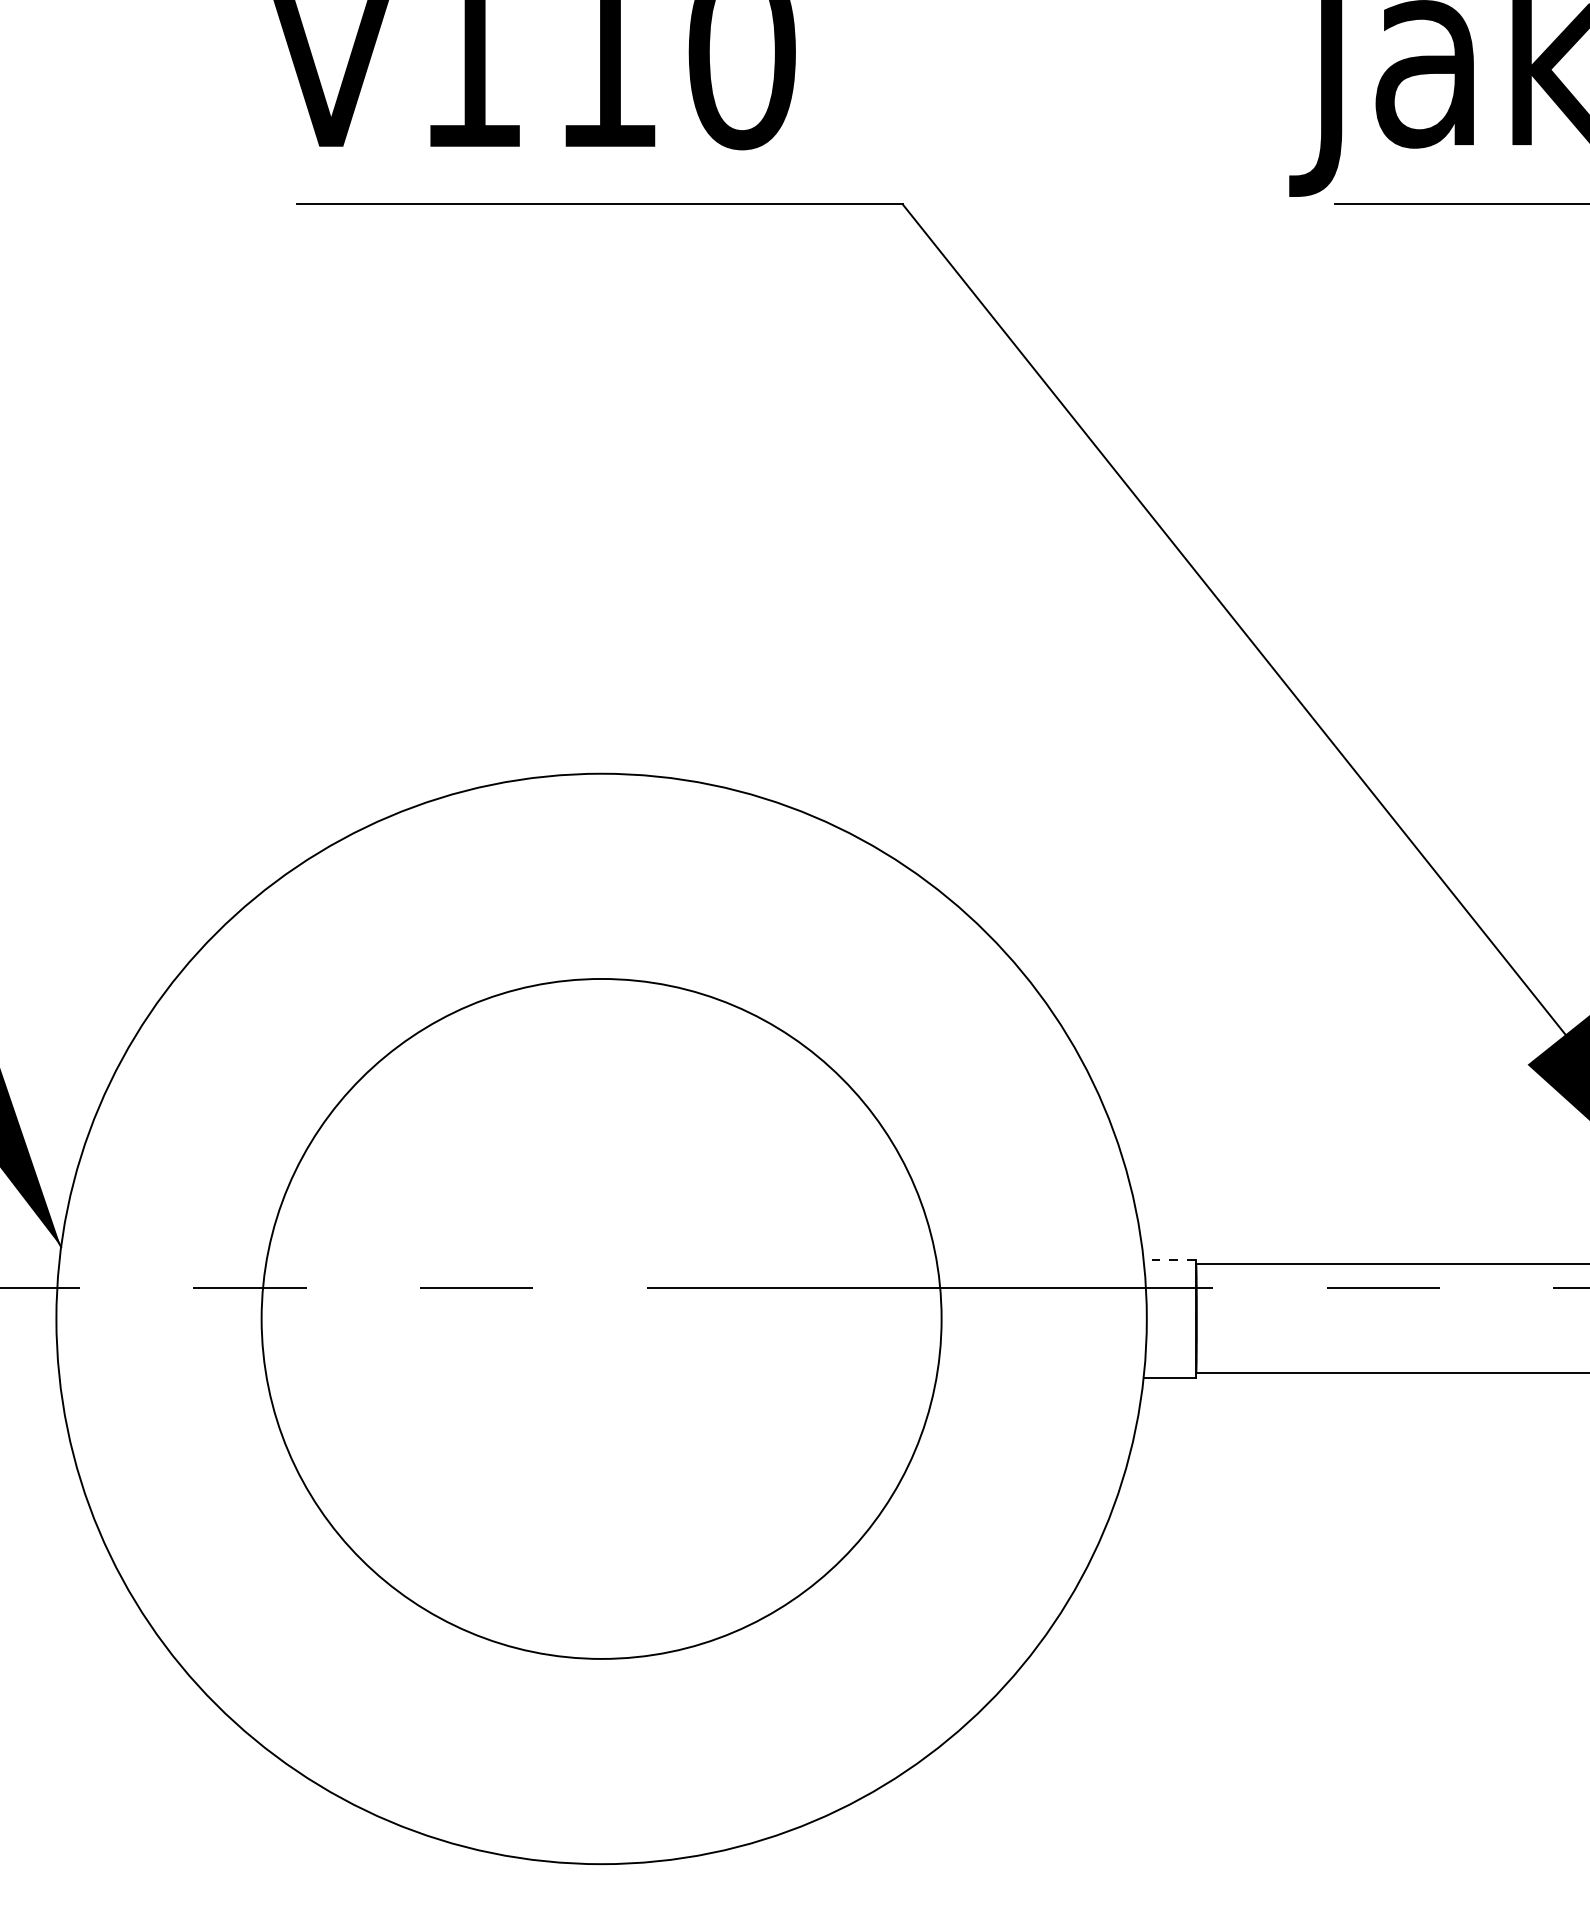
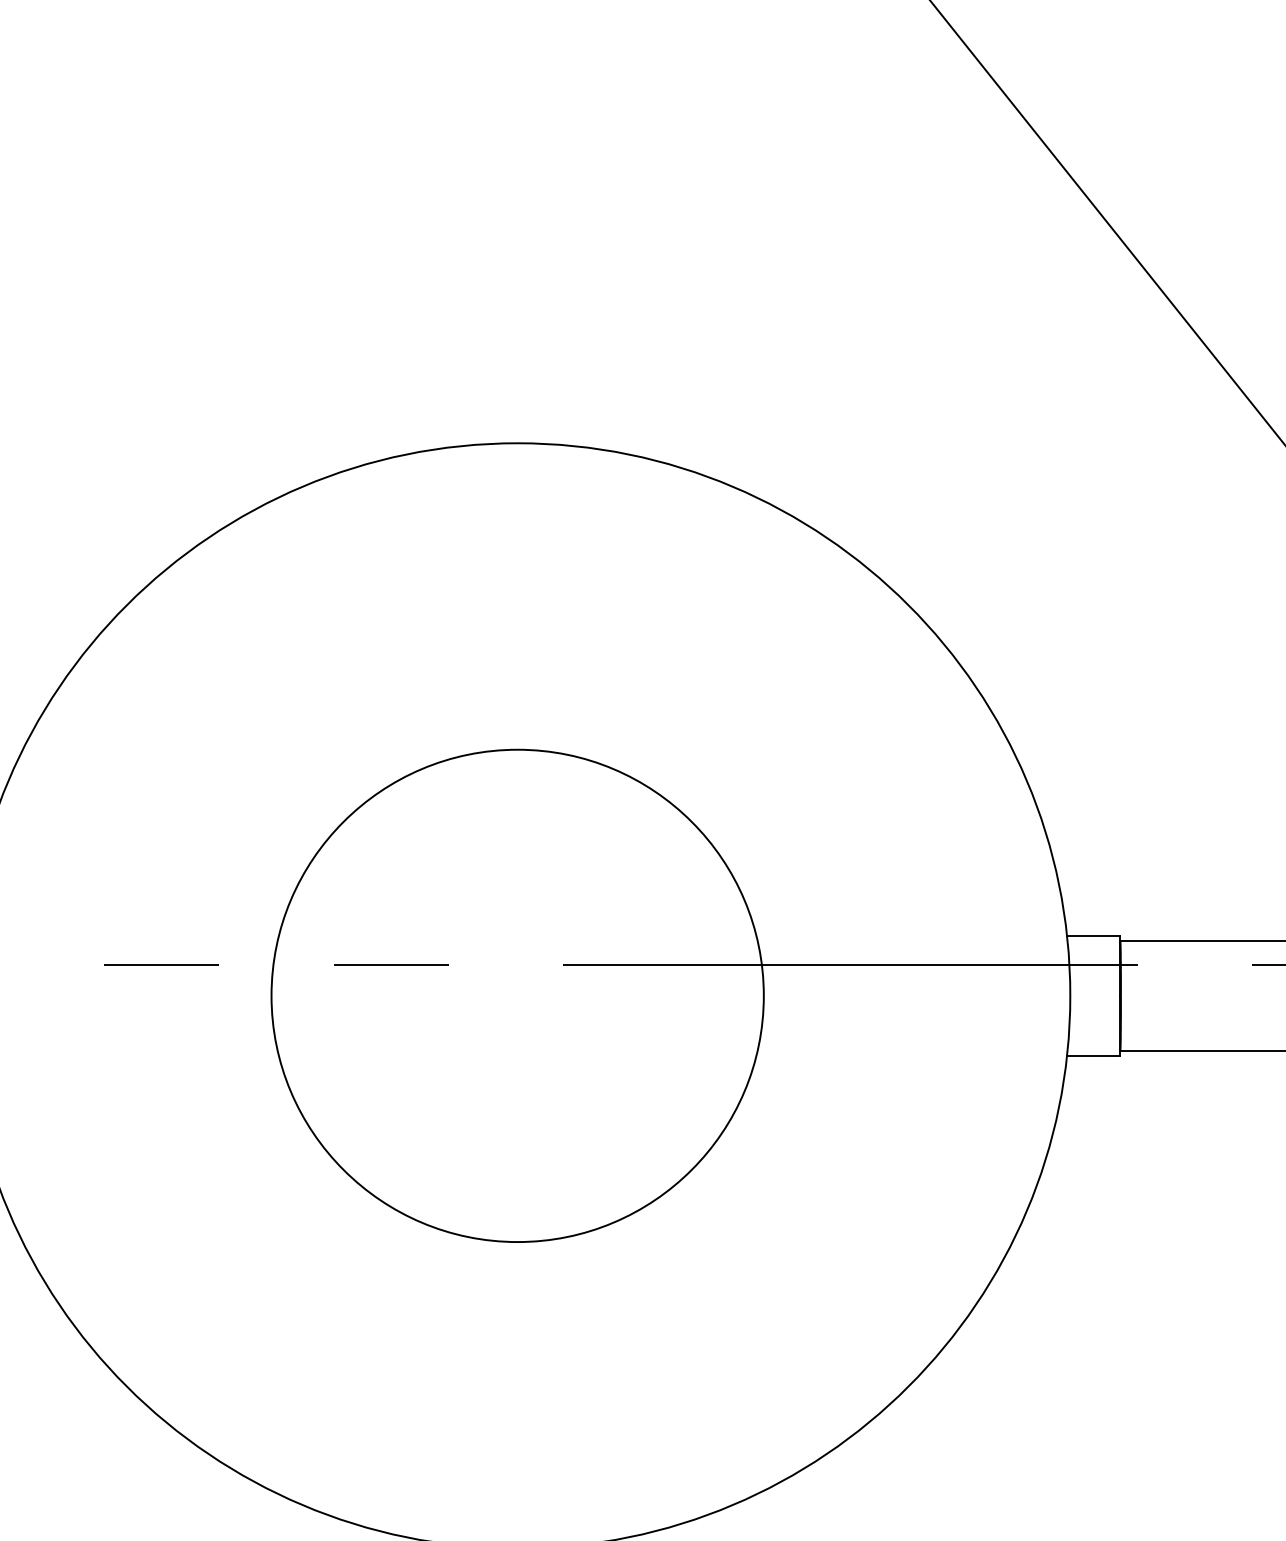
line: (1169, 1259) -> (1093, 935), dashed -> solid
circle: (601, 1318) -> (517, 995), size x0.71

